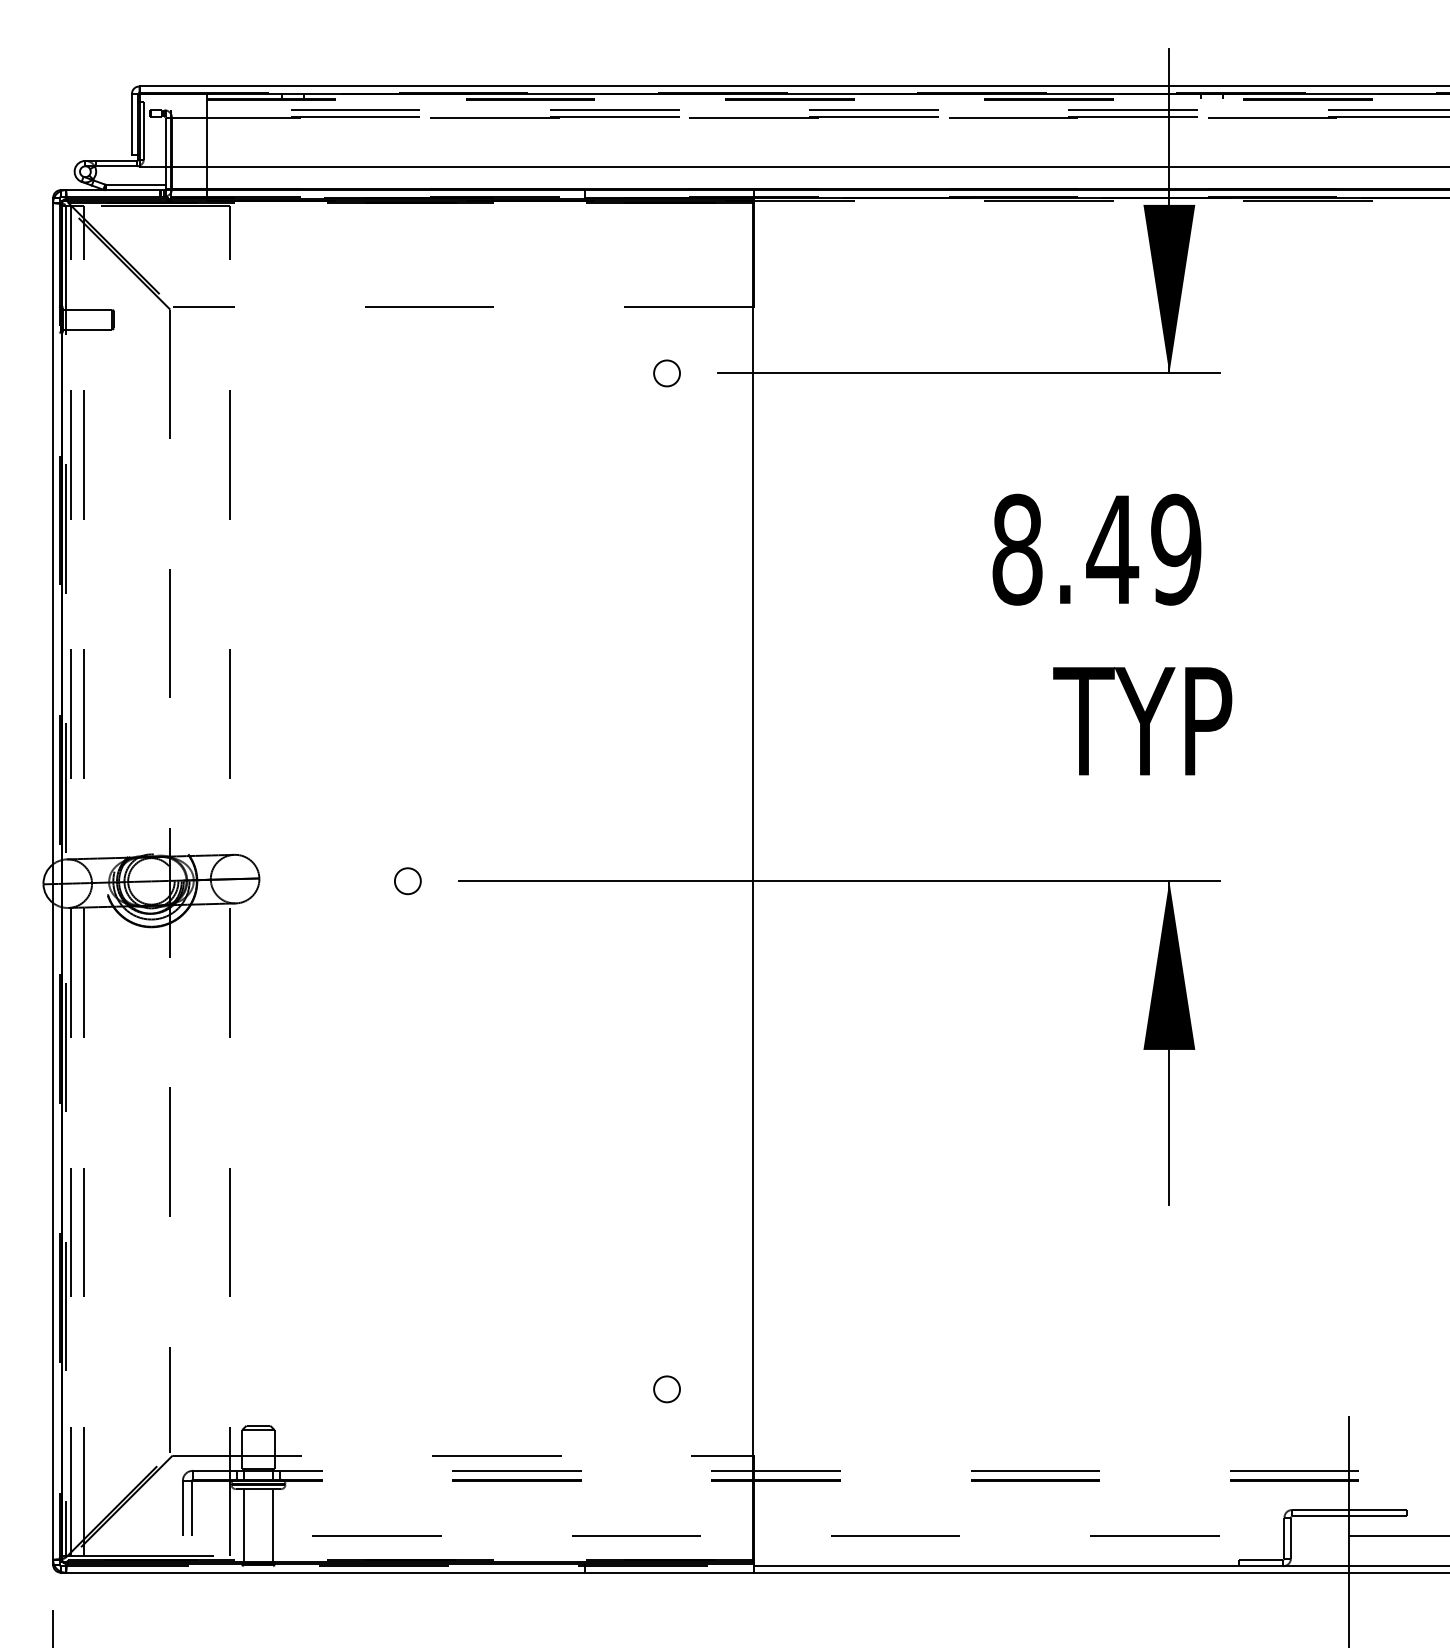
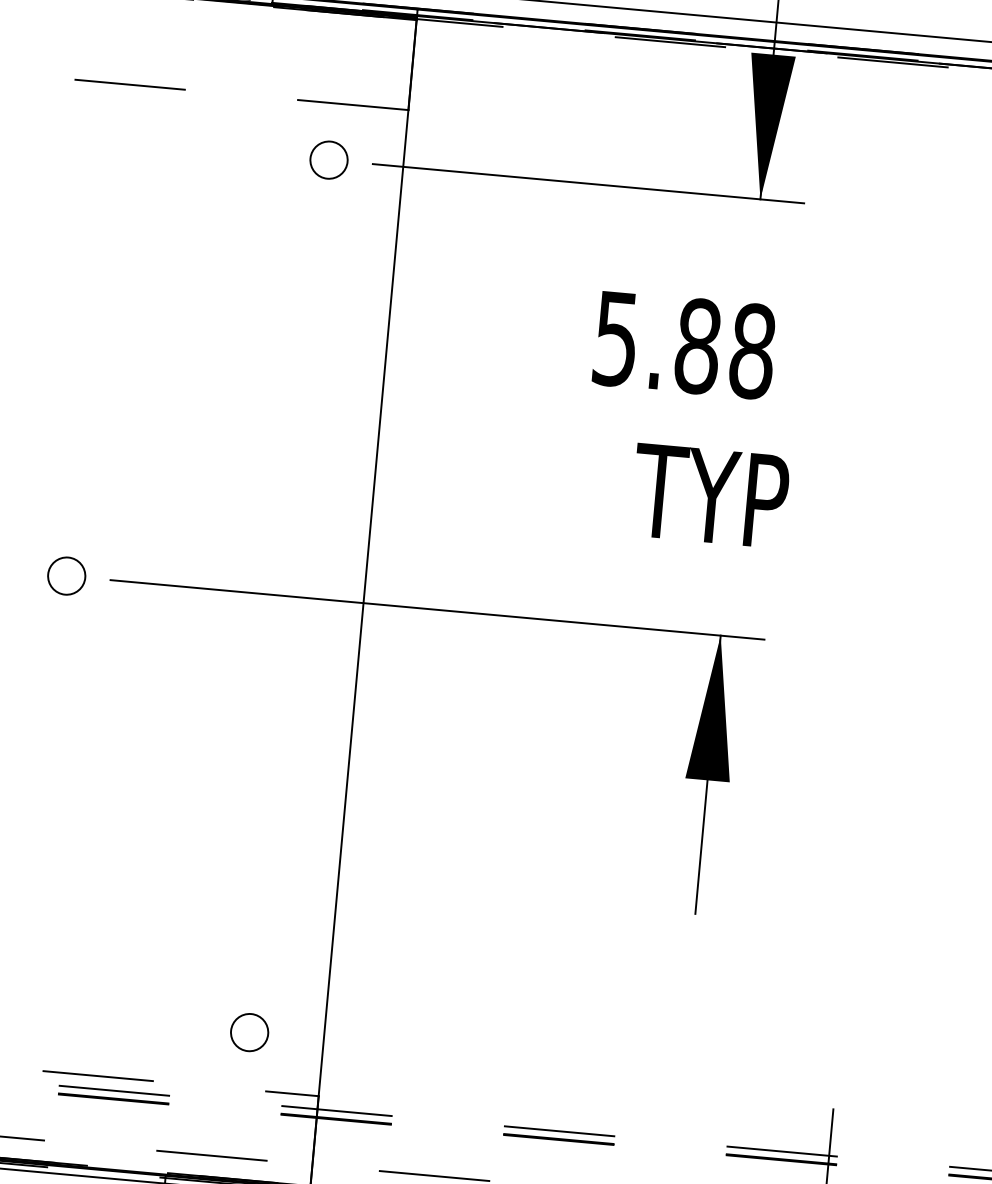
circle: (666, 373) -> (328, 160), size x1.67
text: (1096, 549) -> (684, 344), 8.49 -> 5.88
circle: (407, 880) -> (66, 575), size x1.67
circle: (666, 1388) -> (249, 1031), size x1.67

